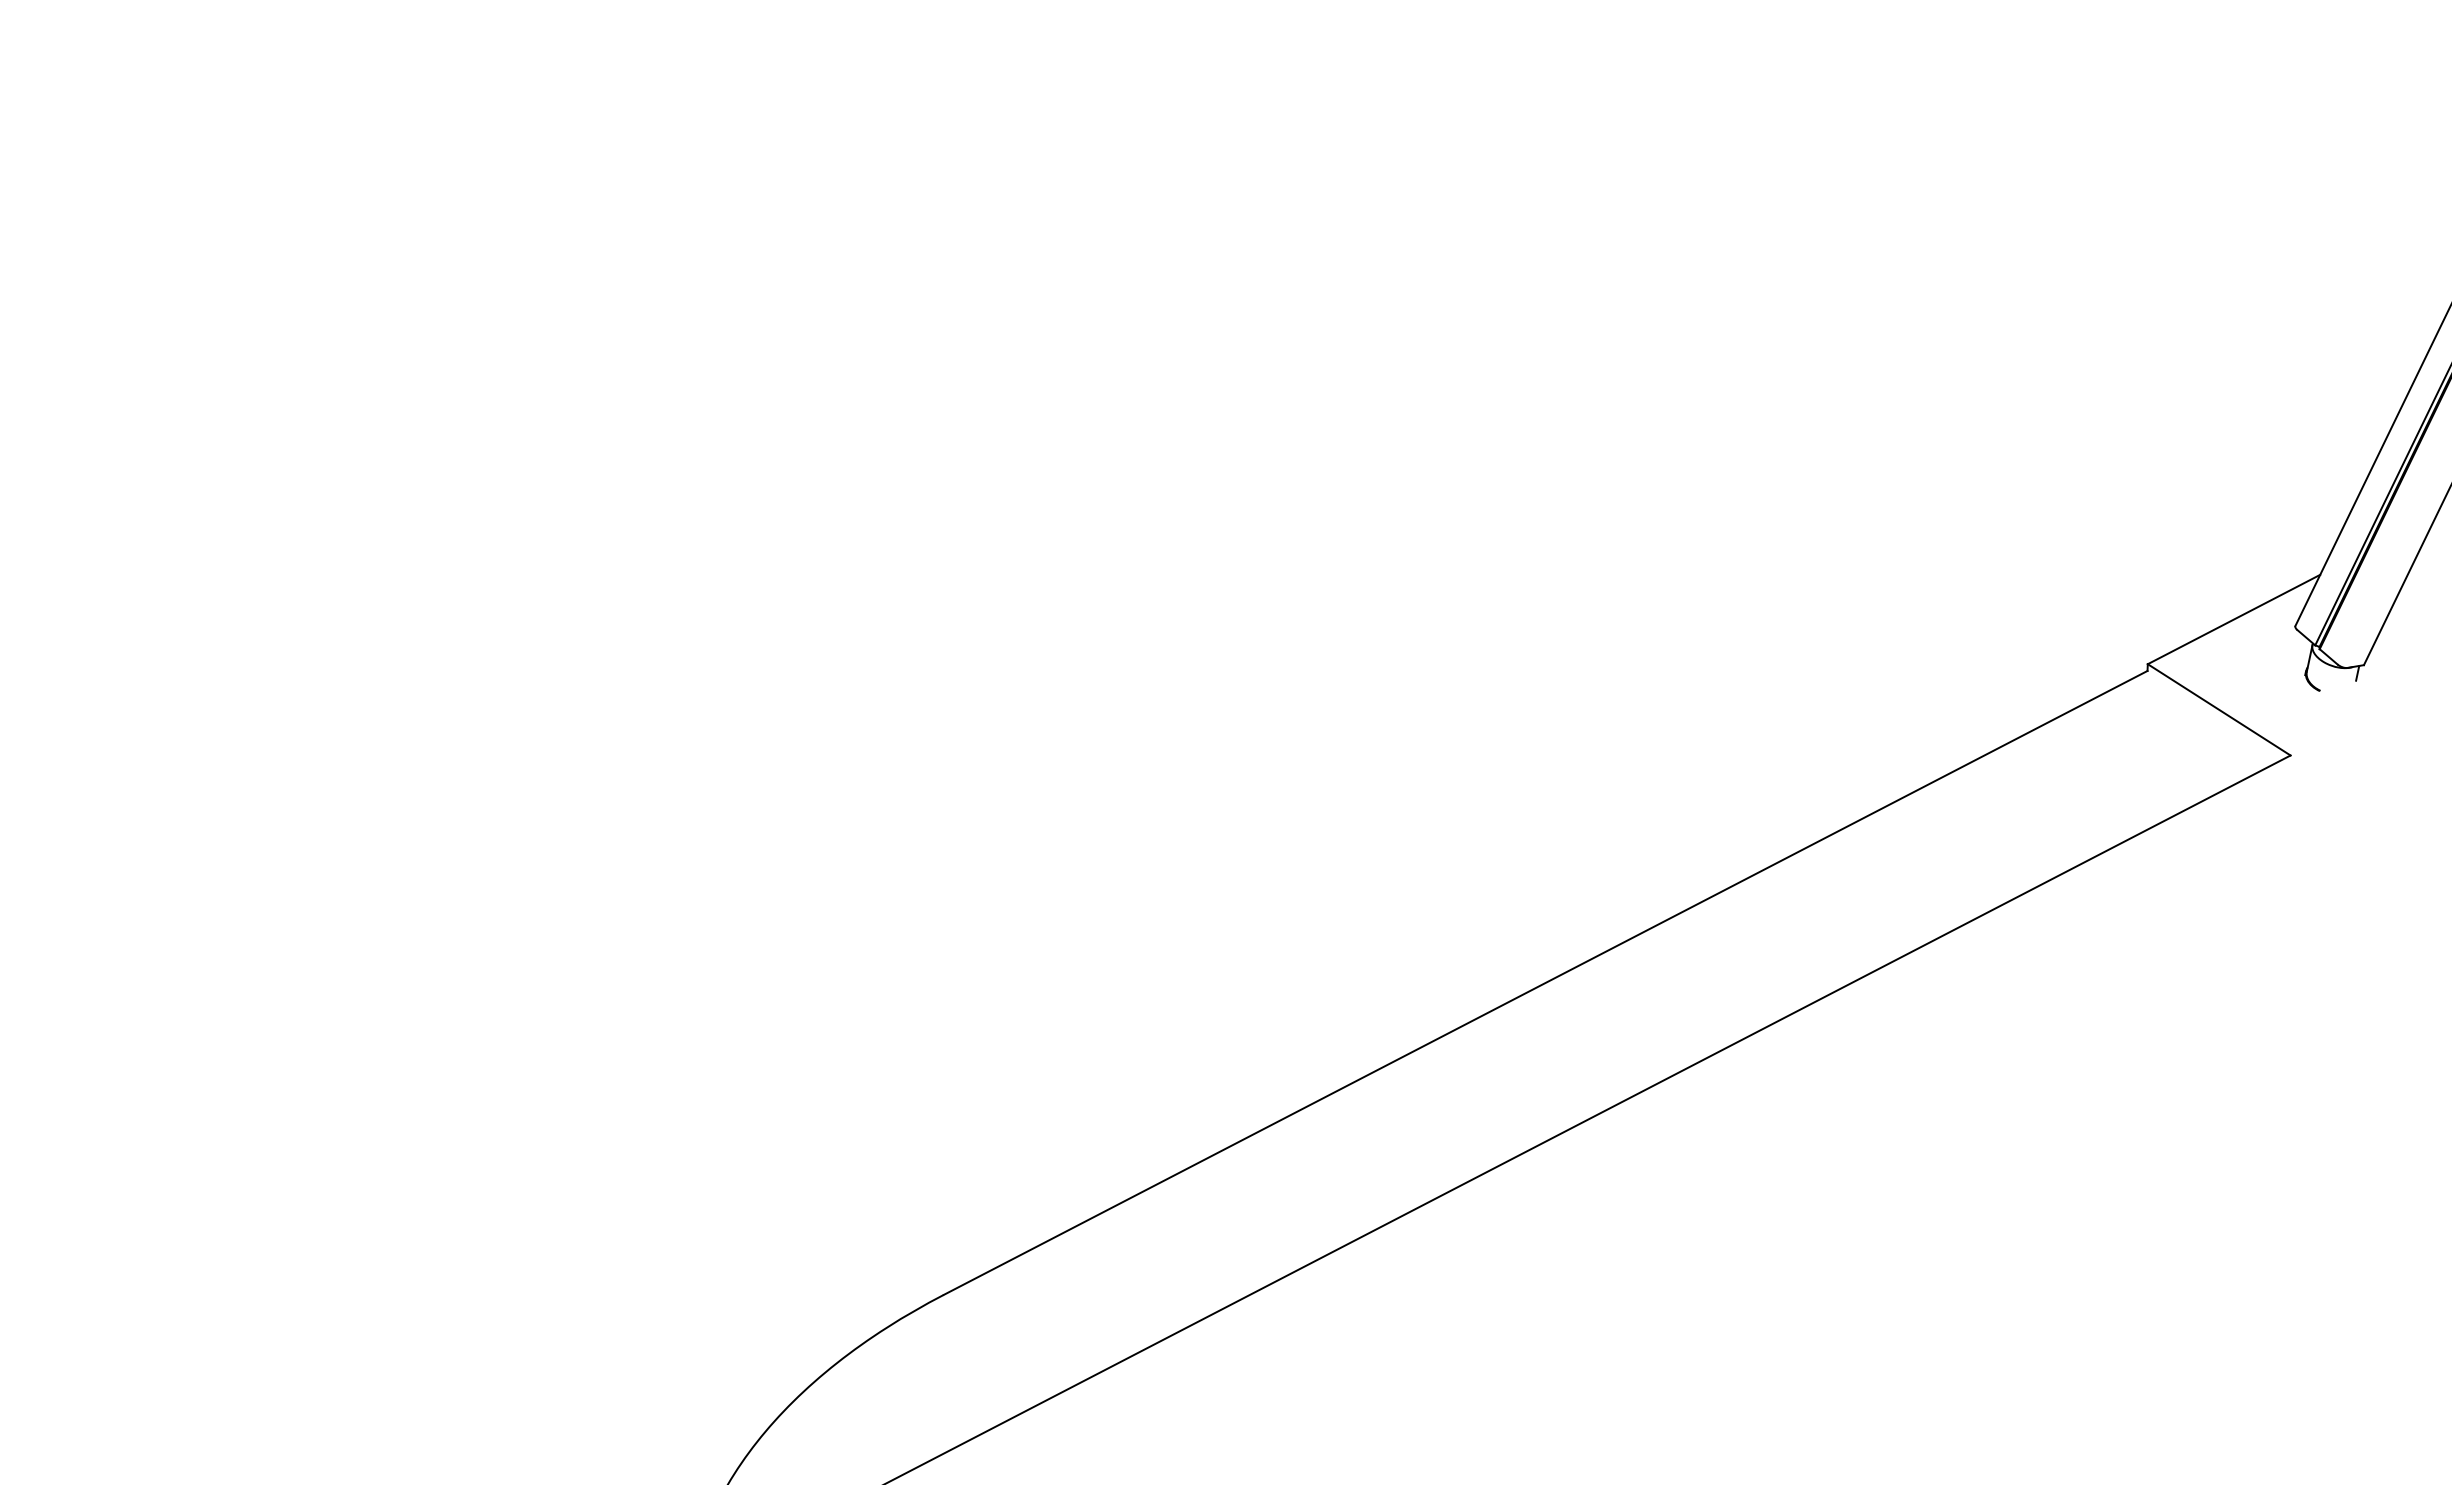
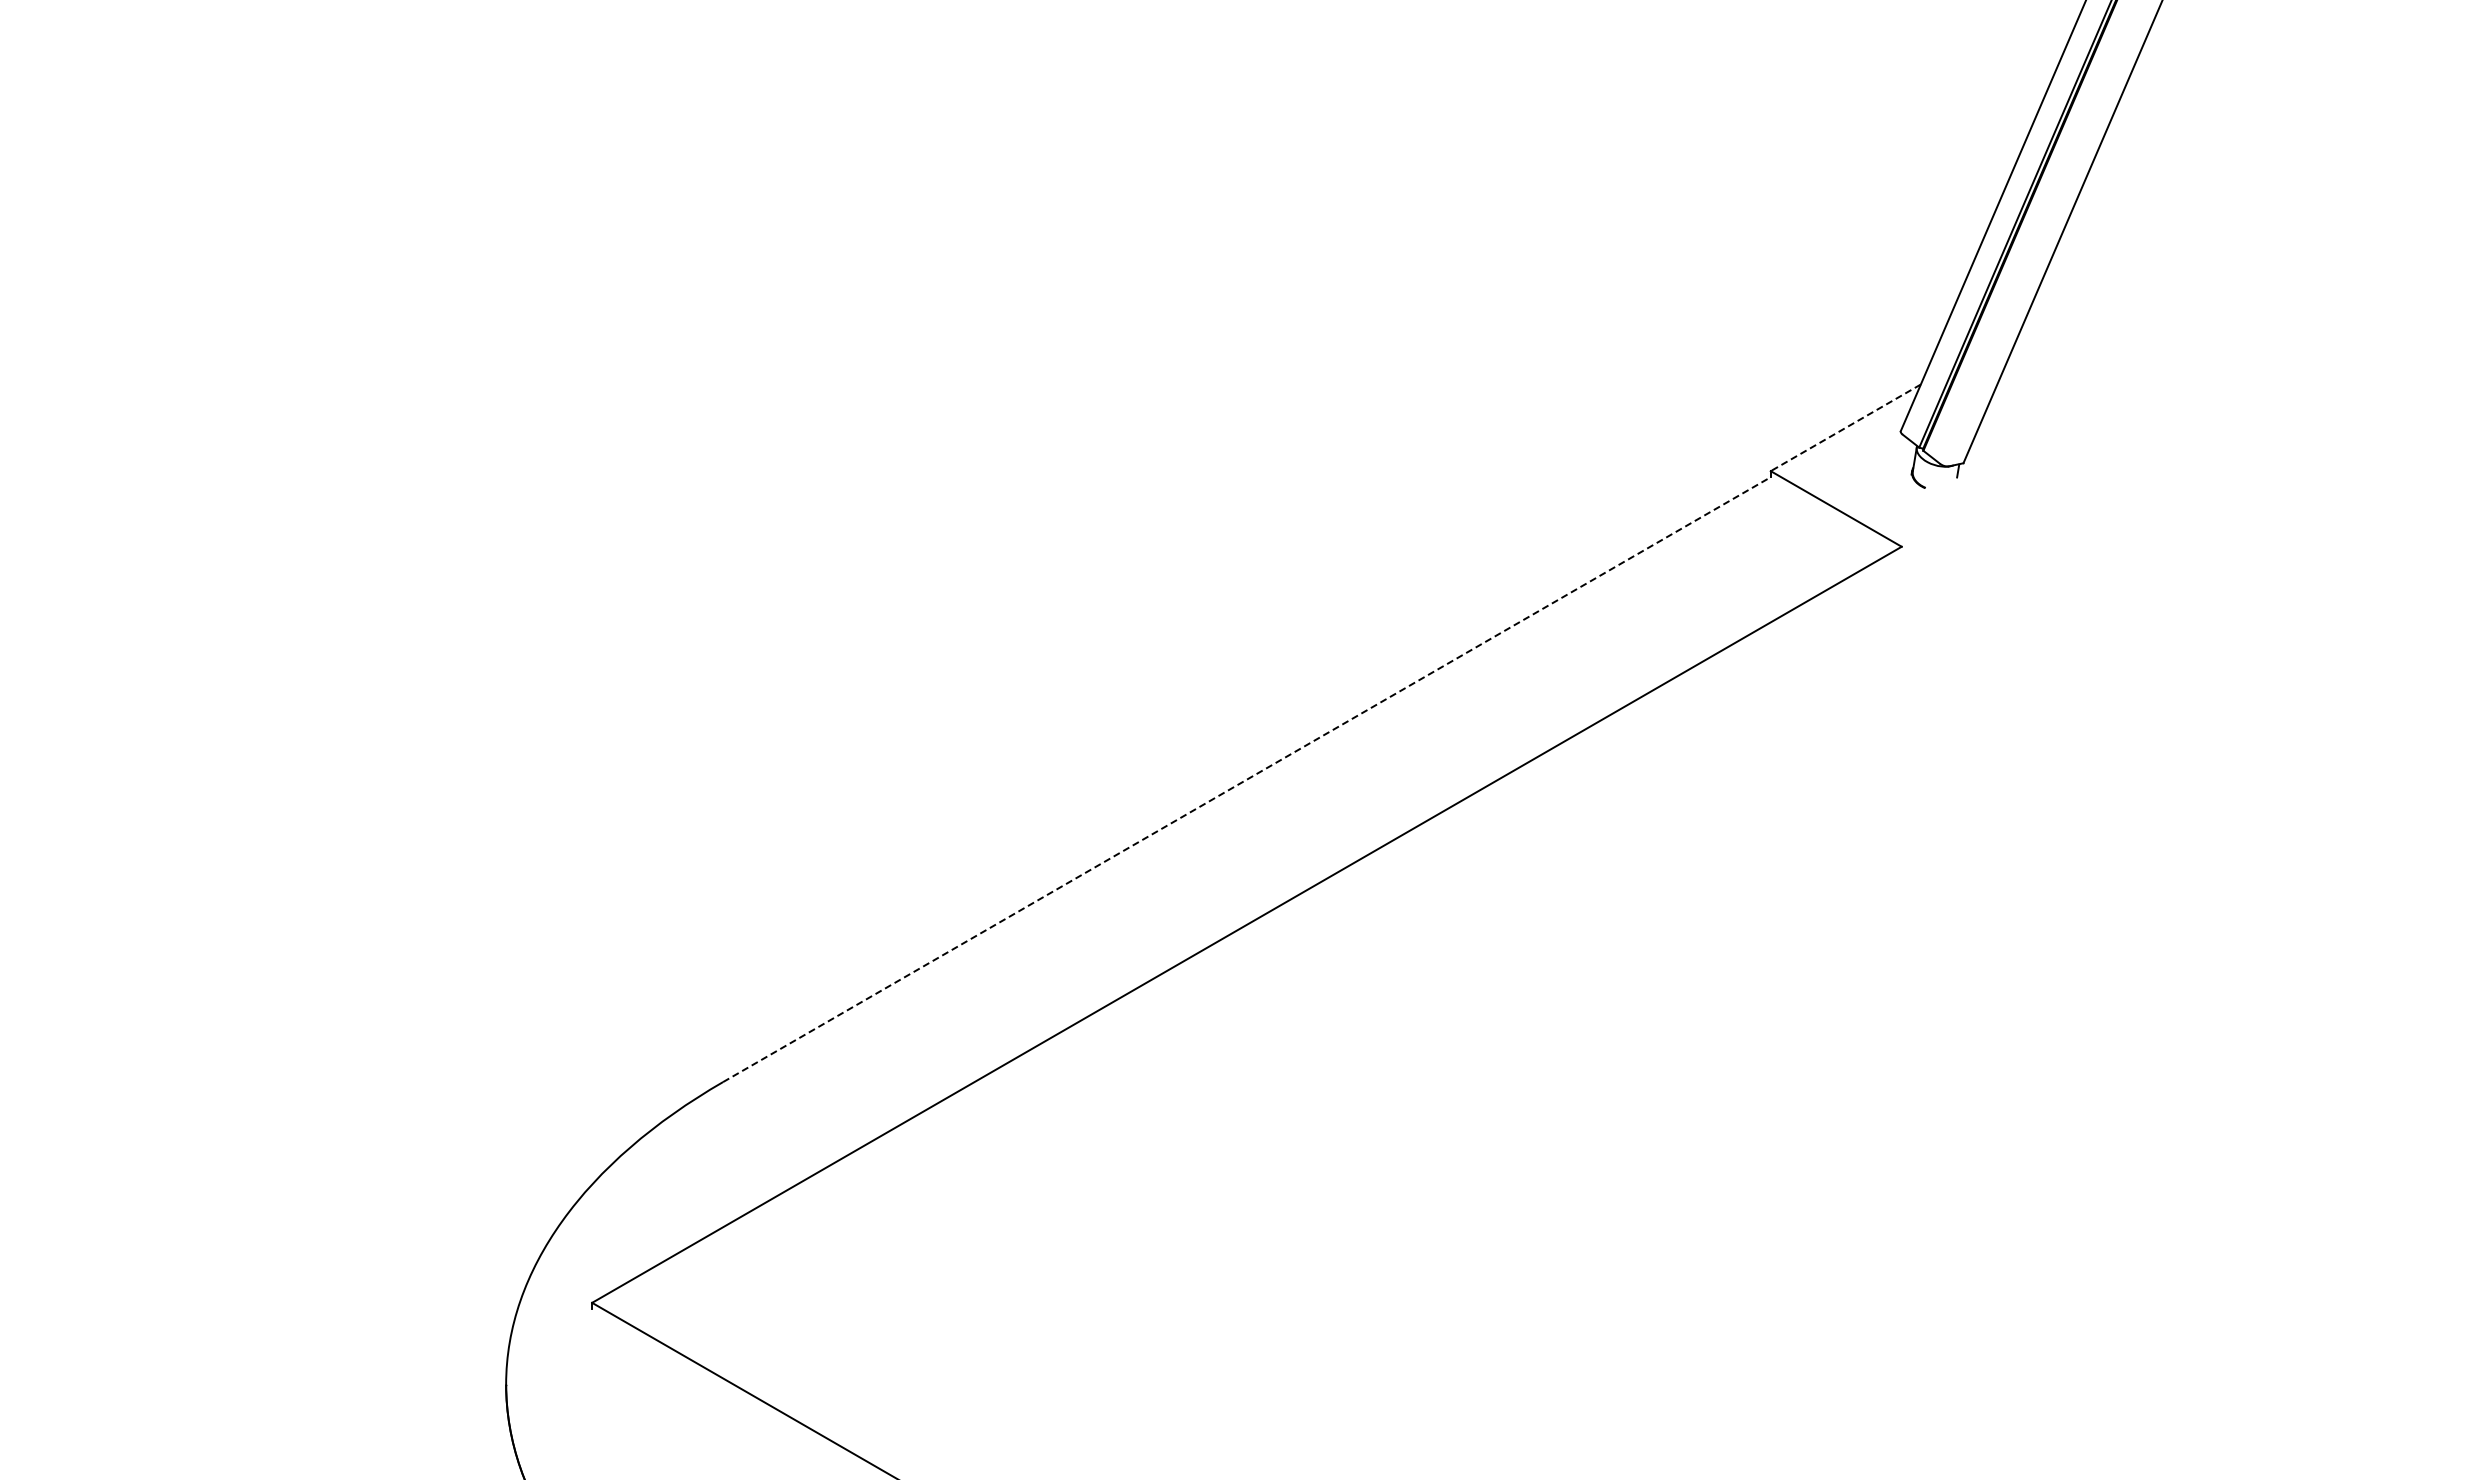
line: (2233, 619) -> (1845, 427), solid -> dashed
line: (1545, 982) -> (1246, 779), solid -> dashed

